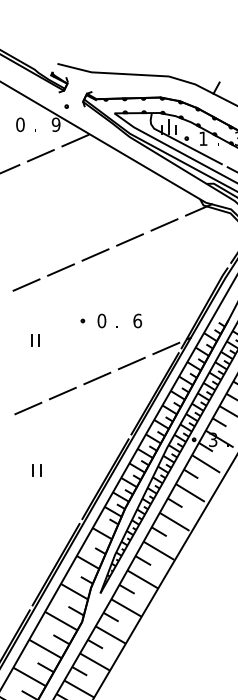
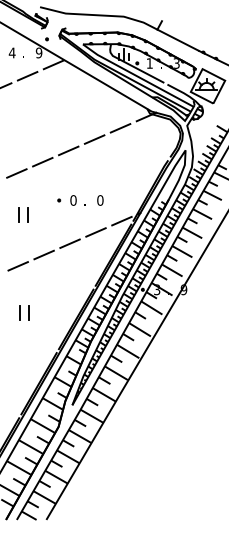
text: (19, 124) -> (11, 52), 0 -> 4
text: (137, 321) -> (100, 200), 6 -> 0
part: (35, 340) -> (23, 215), size x1.6
part: (36, 469) -> (24, 312), size x1.6

